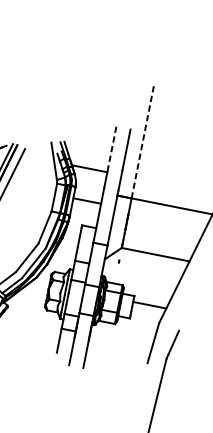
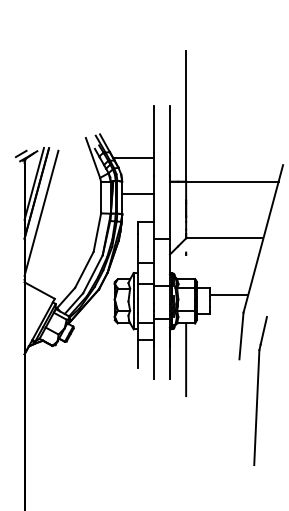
line: (143, 141) -> (186, 116), dashed -> solid
line: (111, 147) -> (153, 130), dashed -> solid
line: (101, 354) -> (186, 359), added

